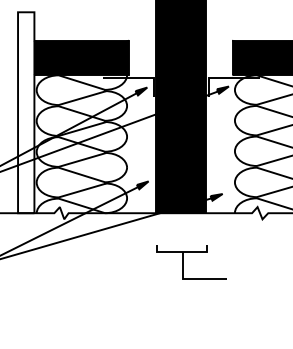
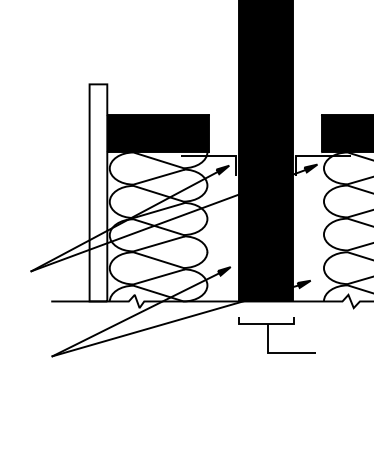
part: (183, 262) -> (268, 335), moved

